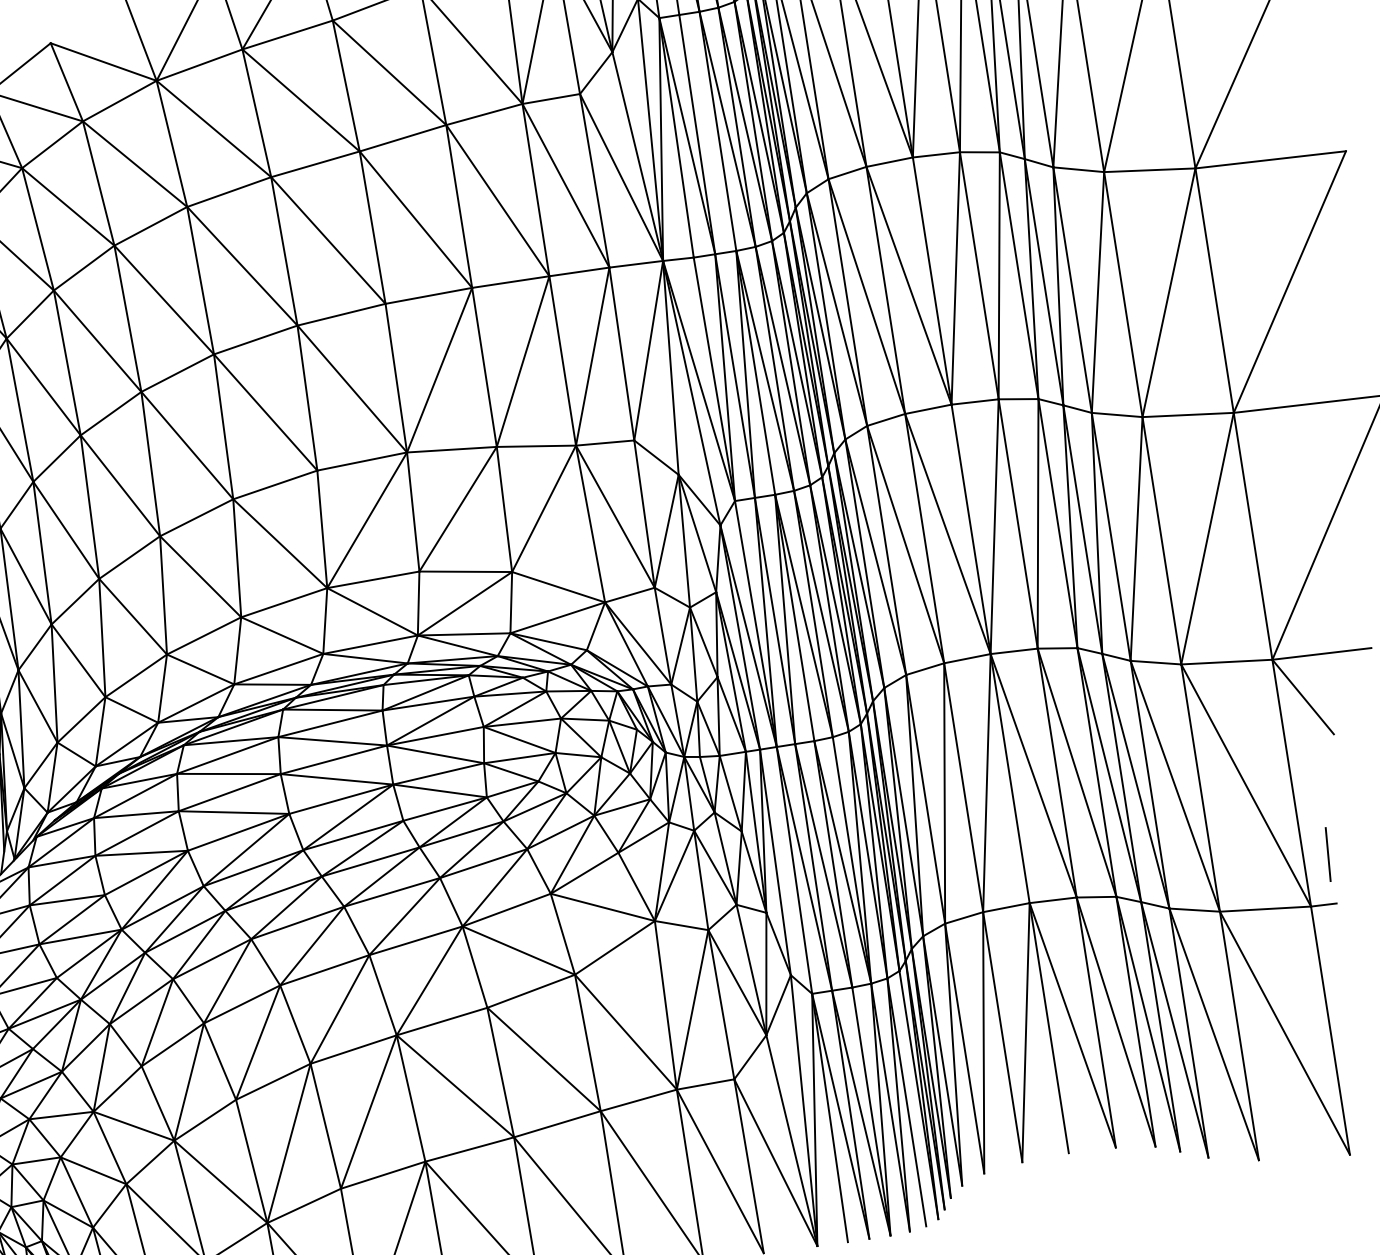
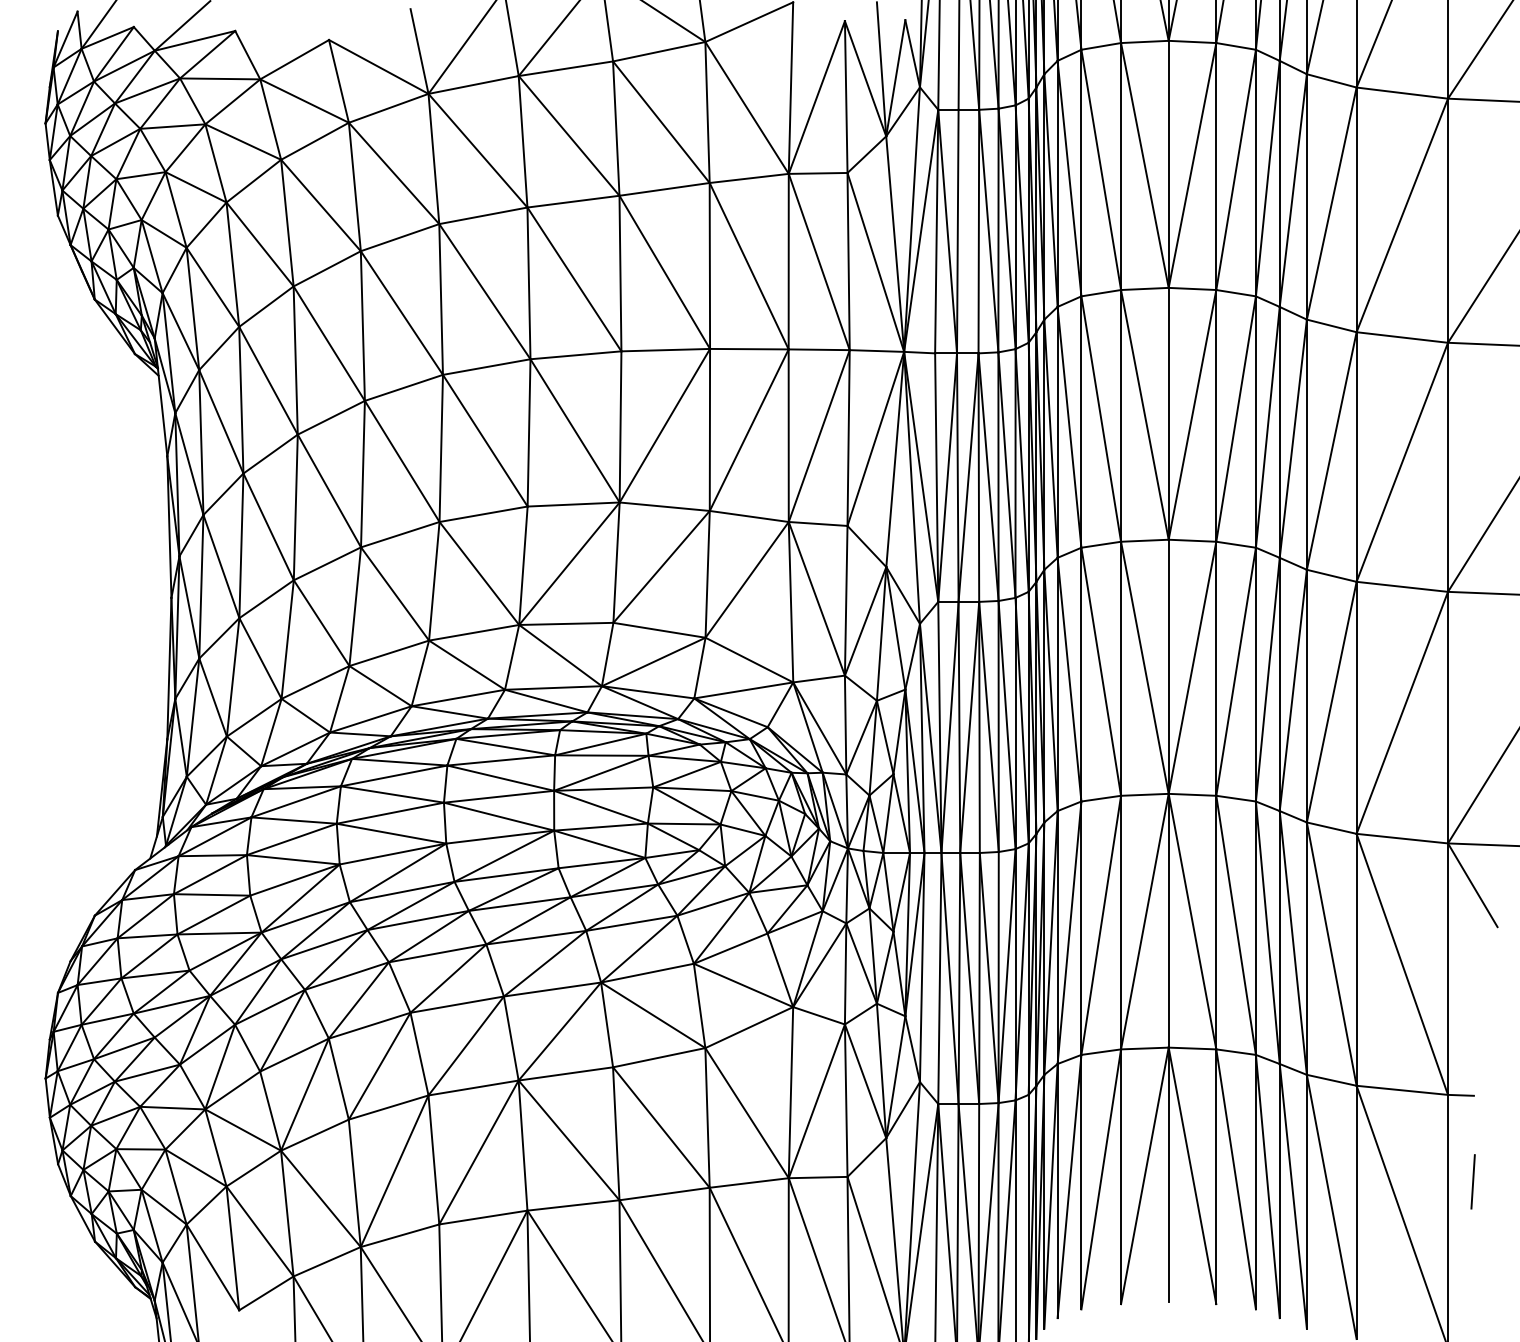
line: (1327, 854) -> (1472, 1181), moved

